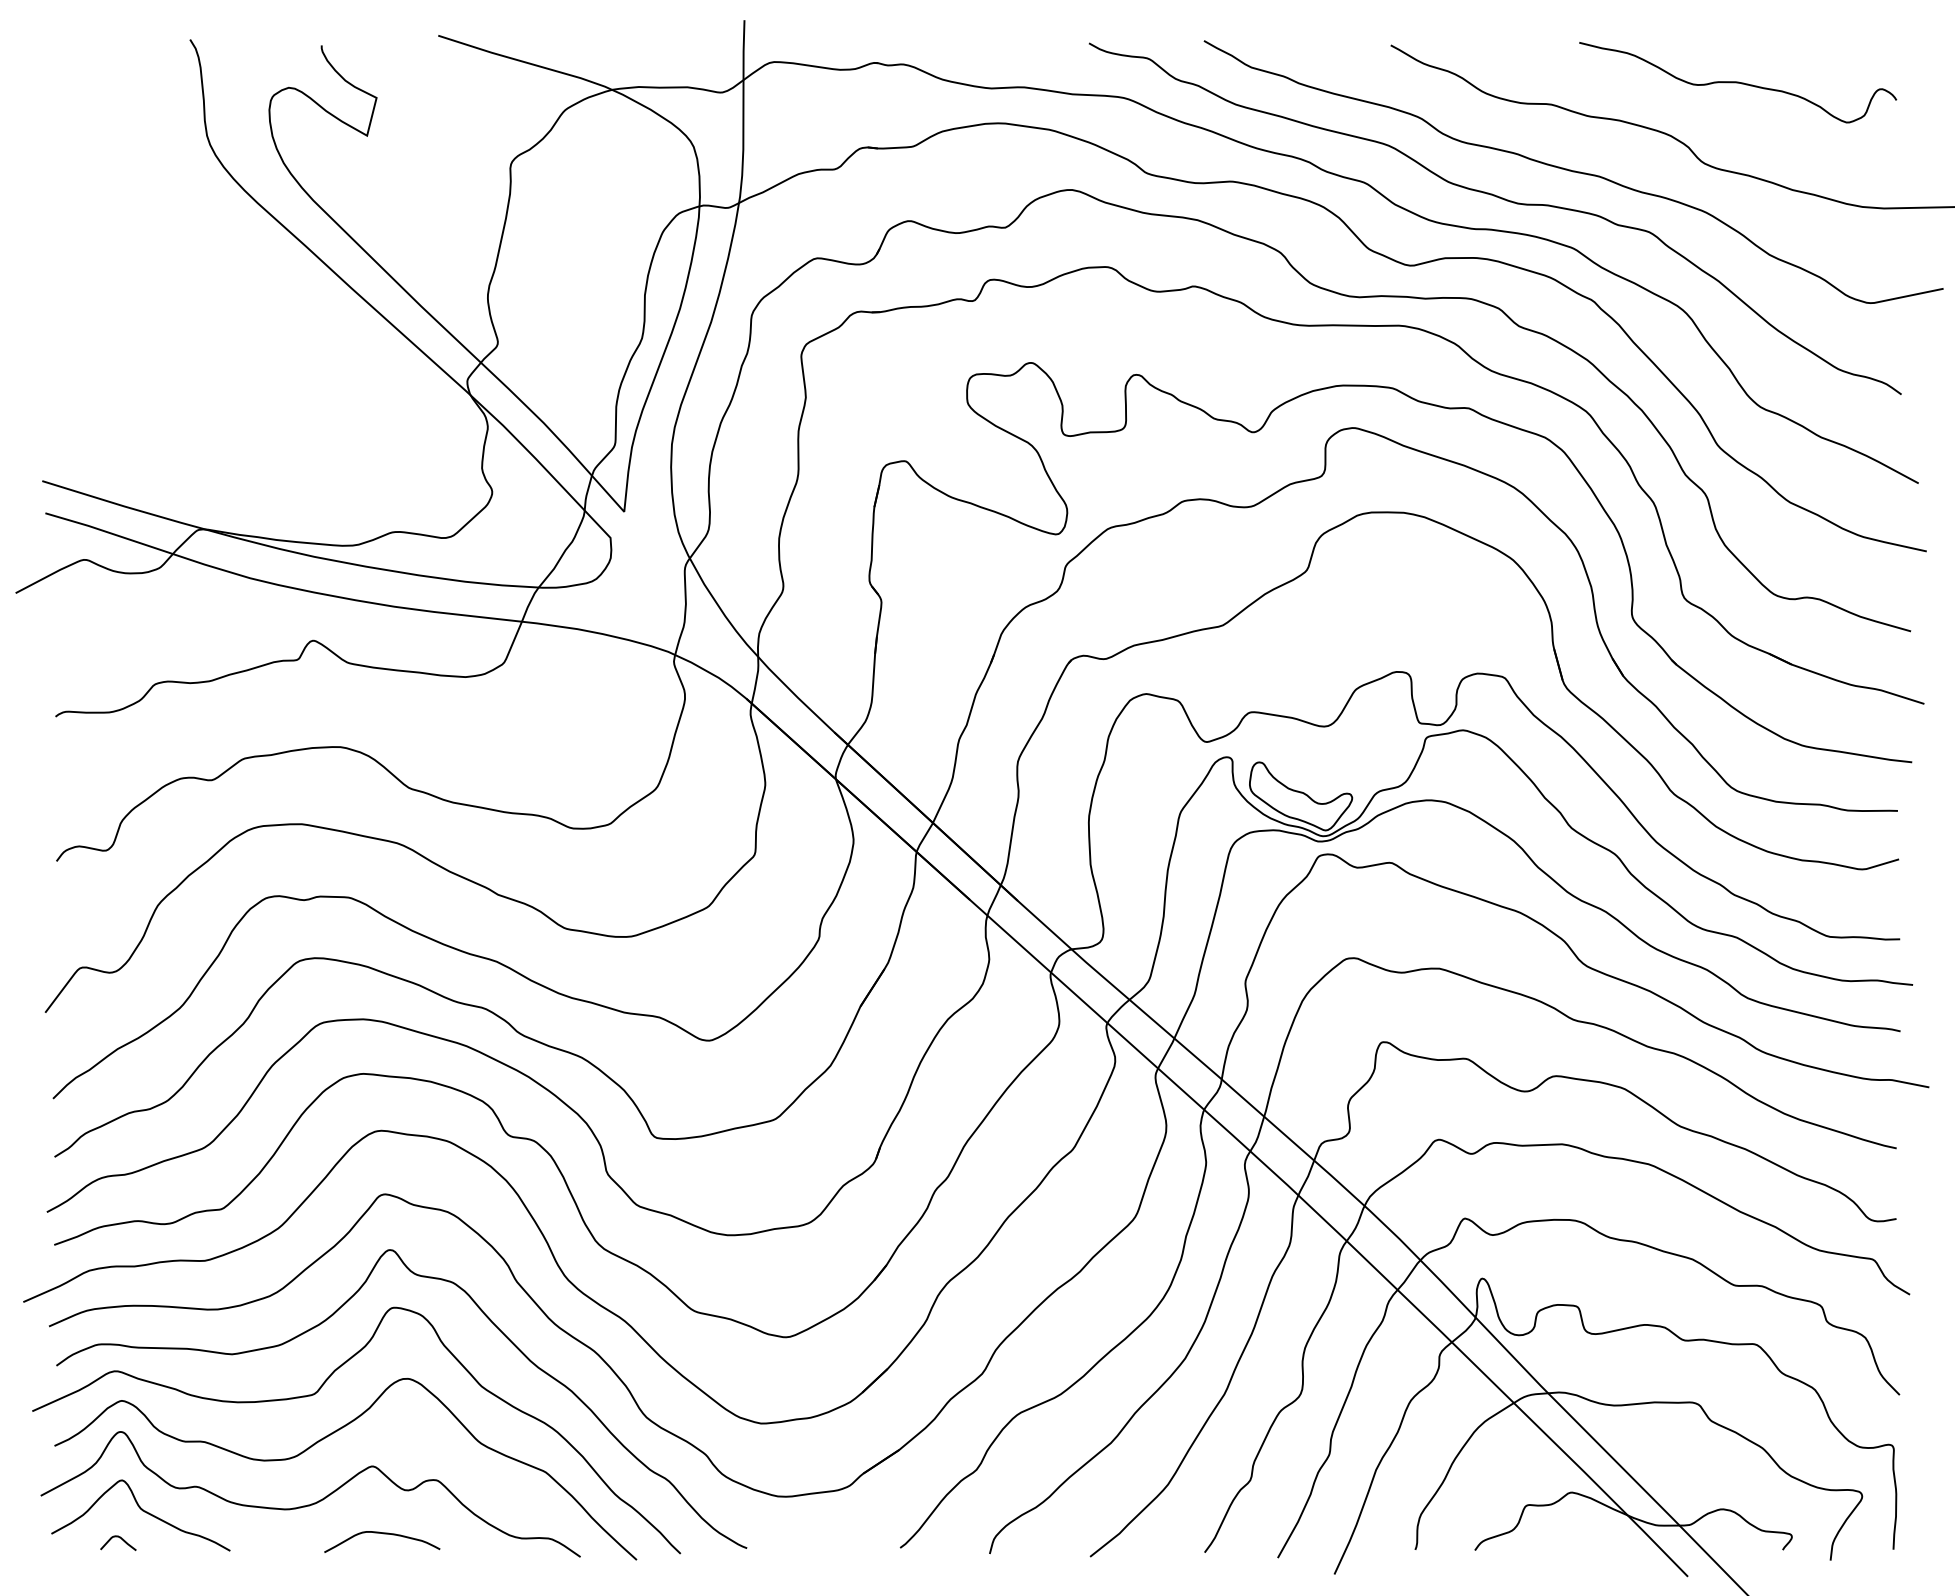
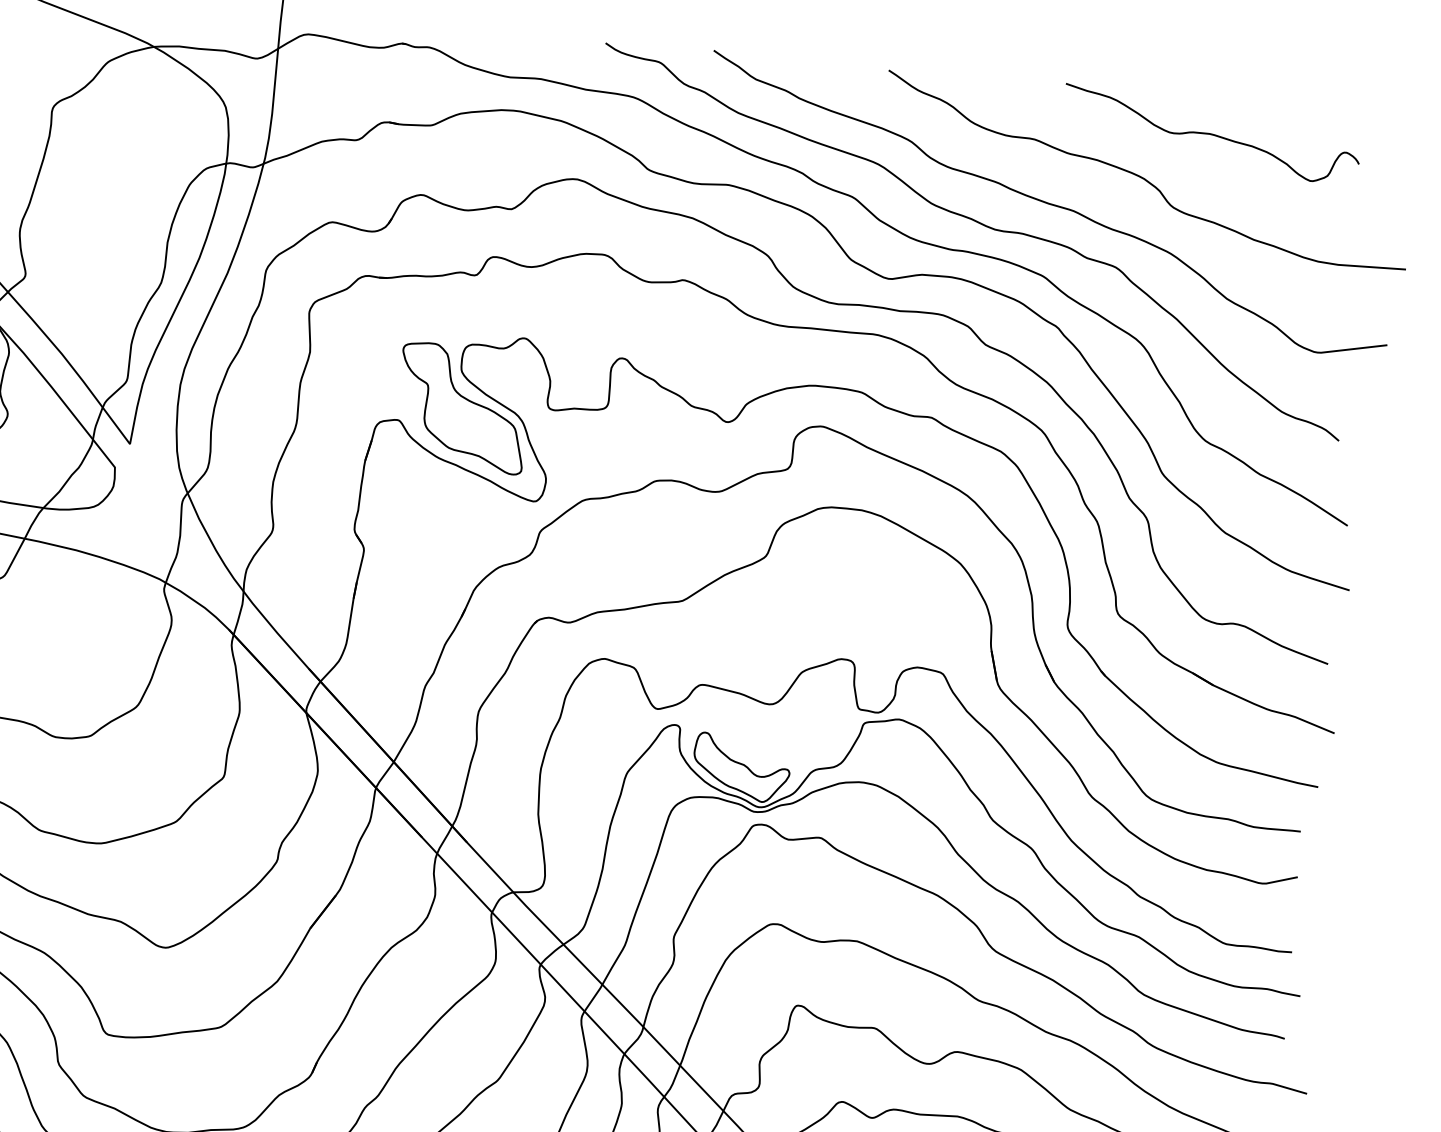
part: (972, 442) -> (462, 408), added

